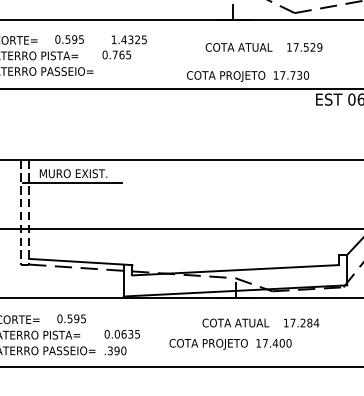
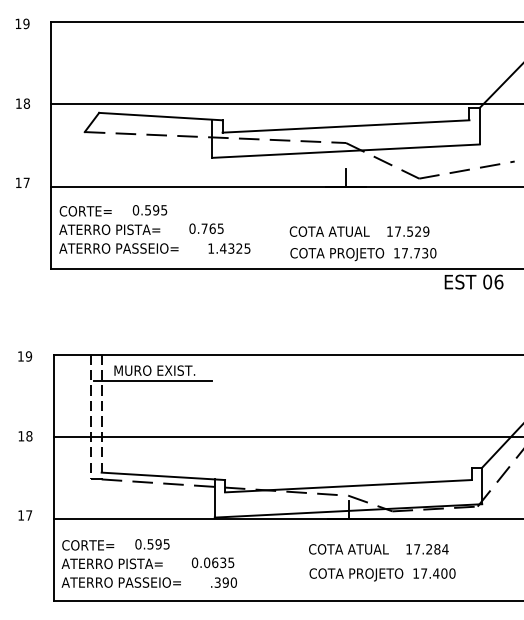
text: (129, 39) -> (229, 248), moved
text: (263, 47) -> (359, 231), moved
text: (230, 344) -> (382, 574), moved
text: (115, 350) -> (223, 582), moved

